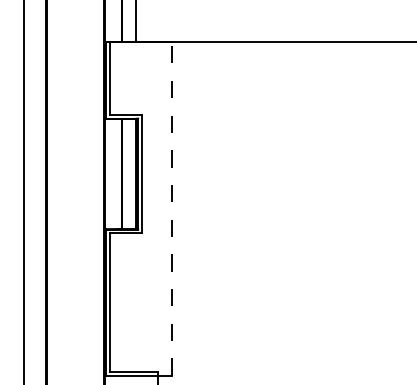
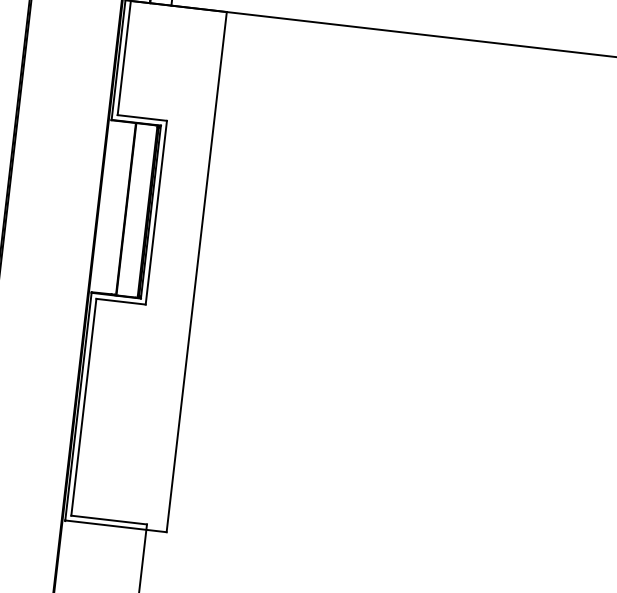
line: (171, 208) -> (196, 271), dashed -> solid

